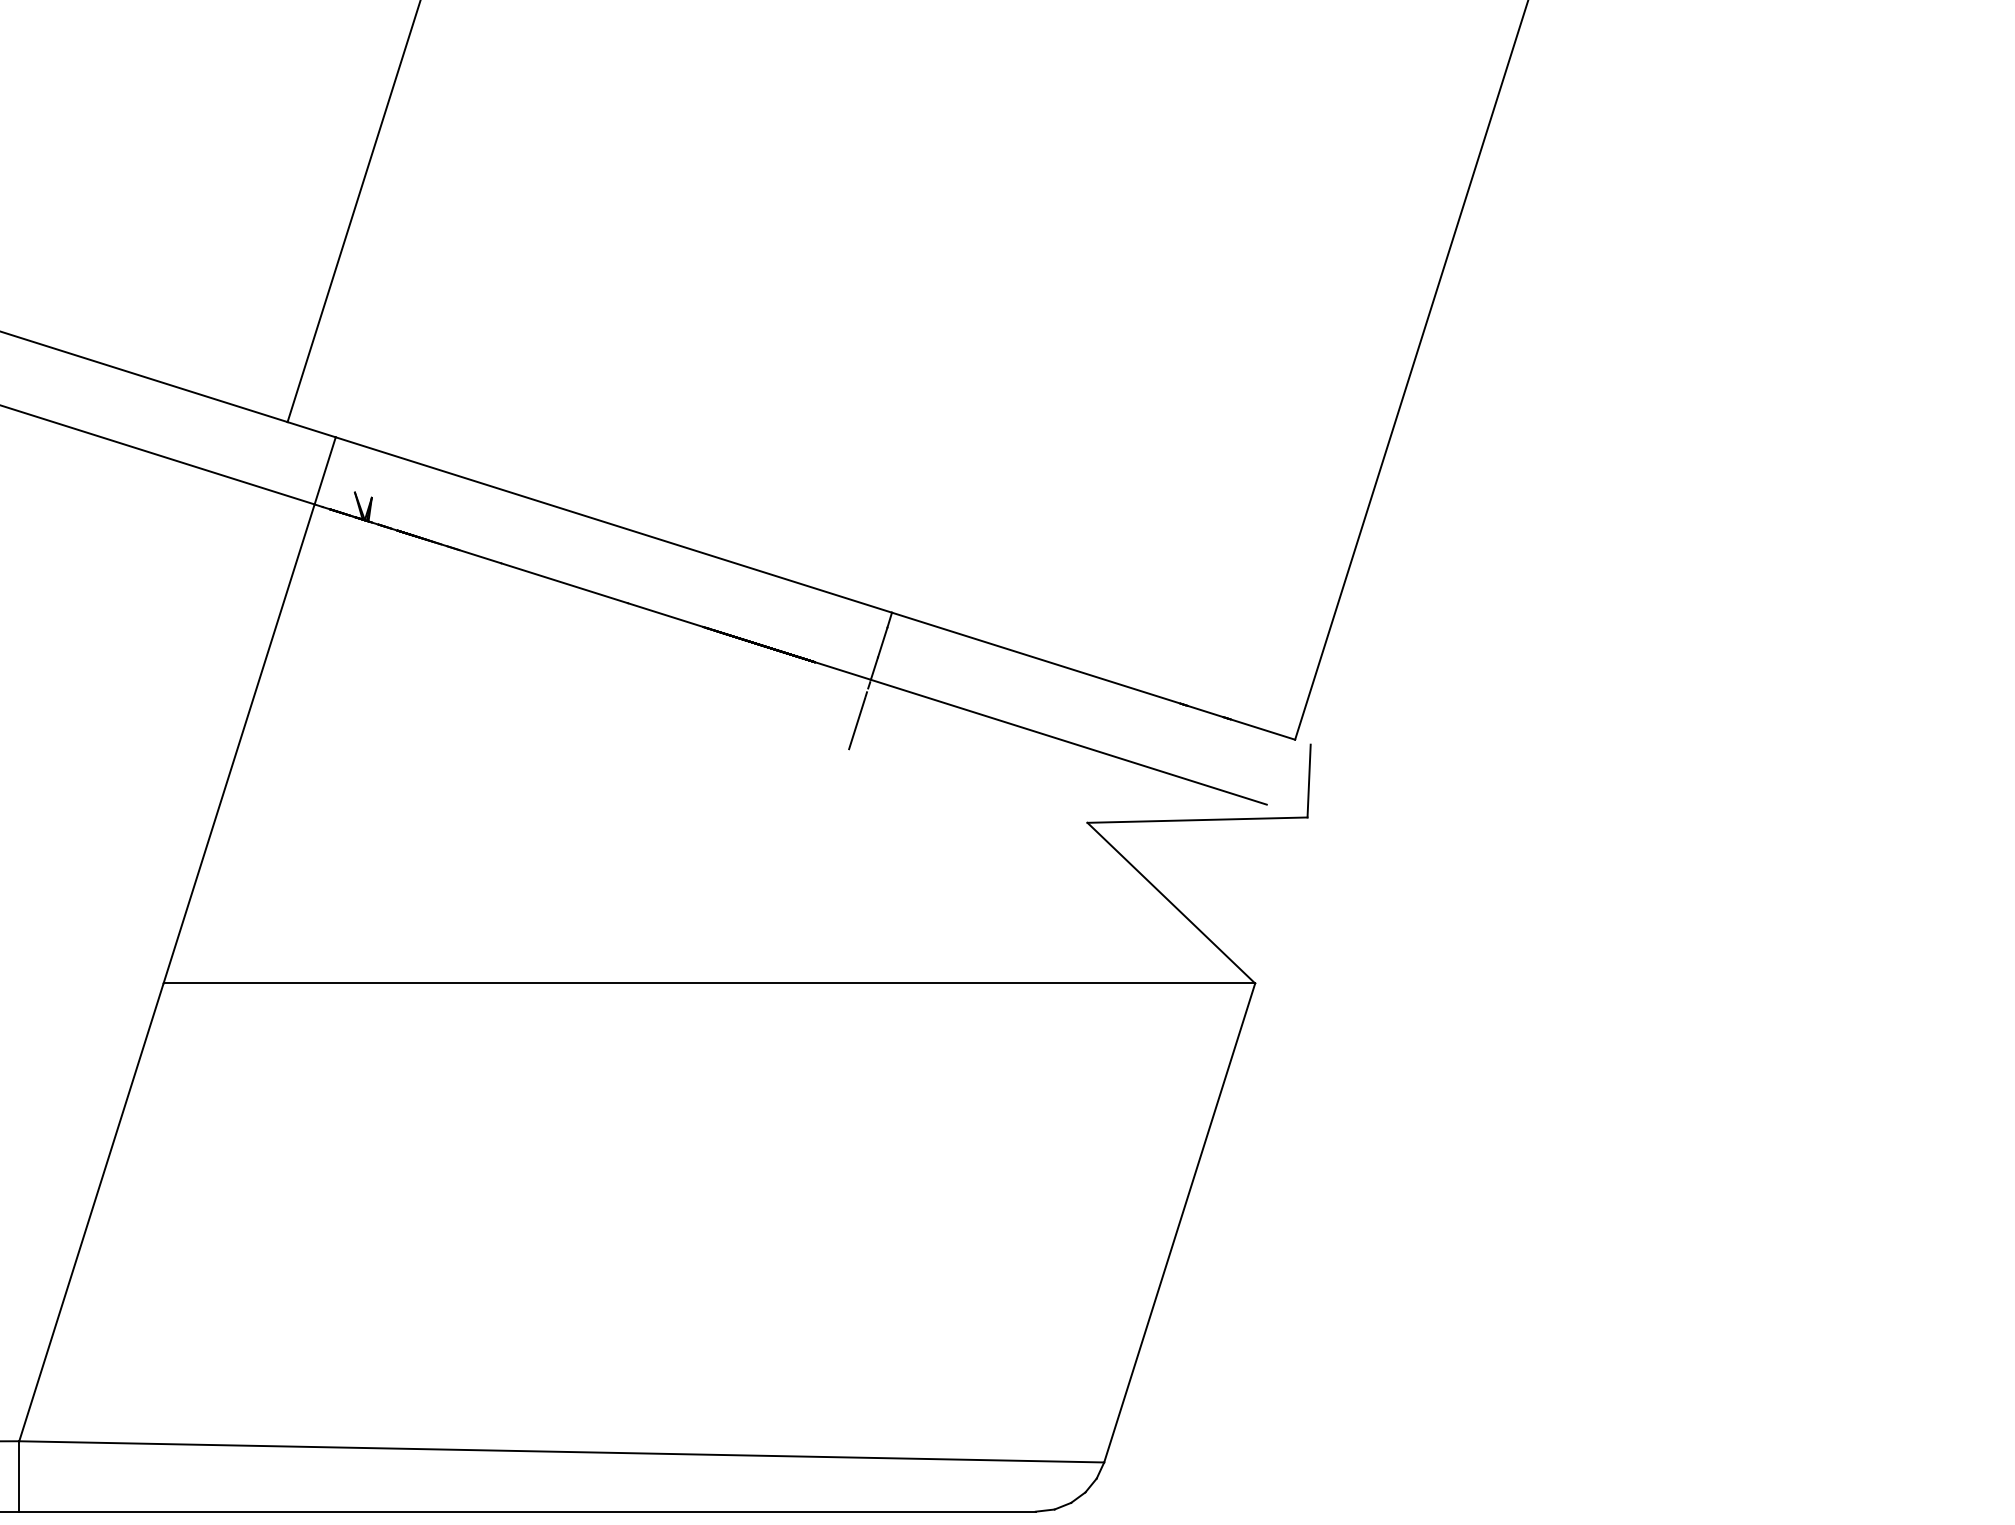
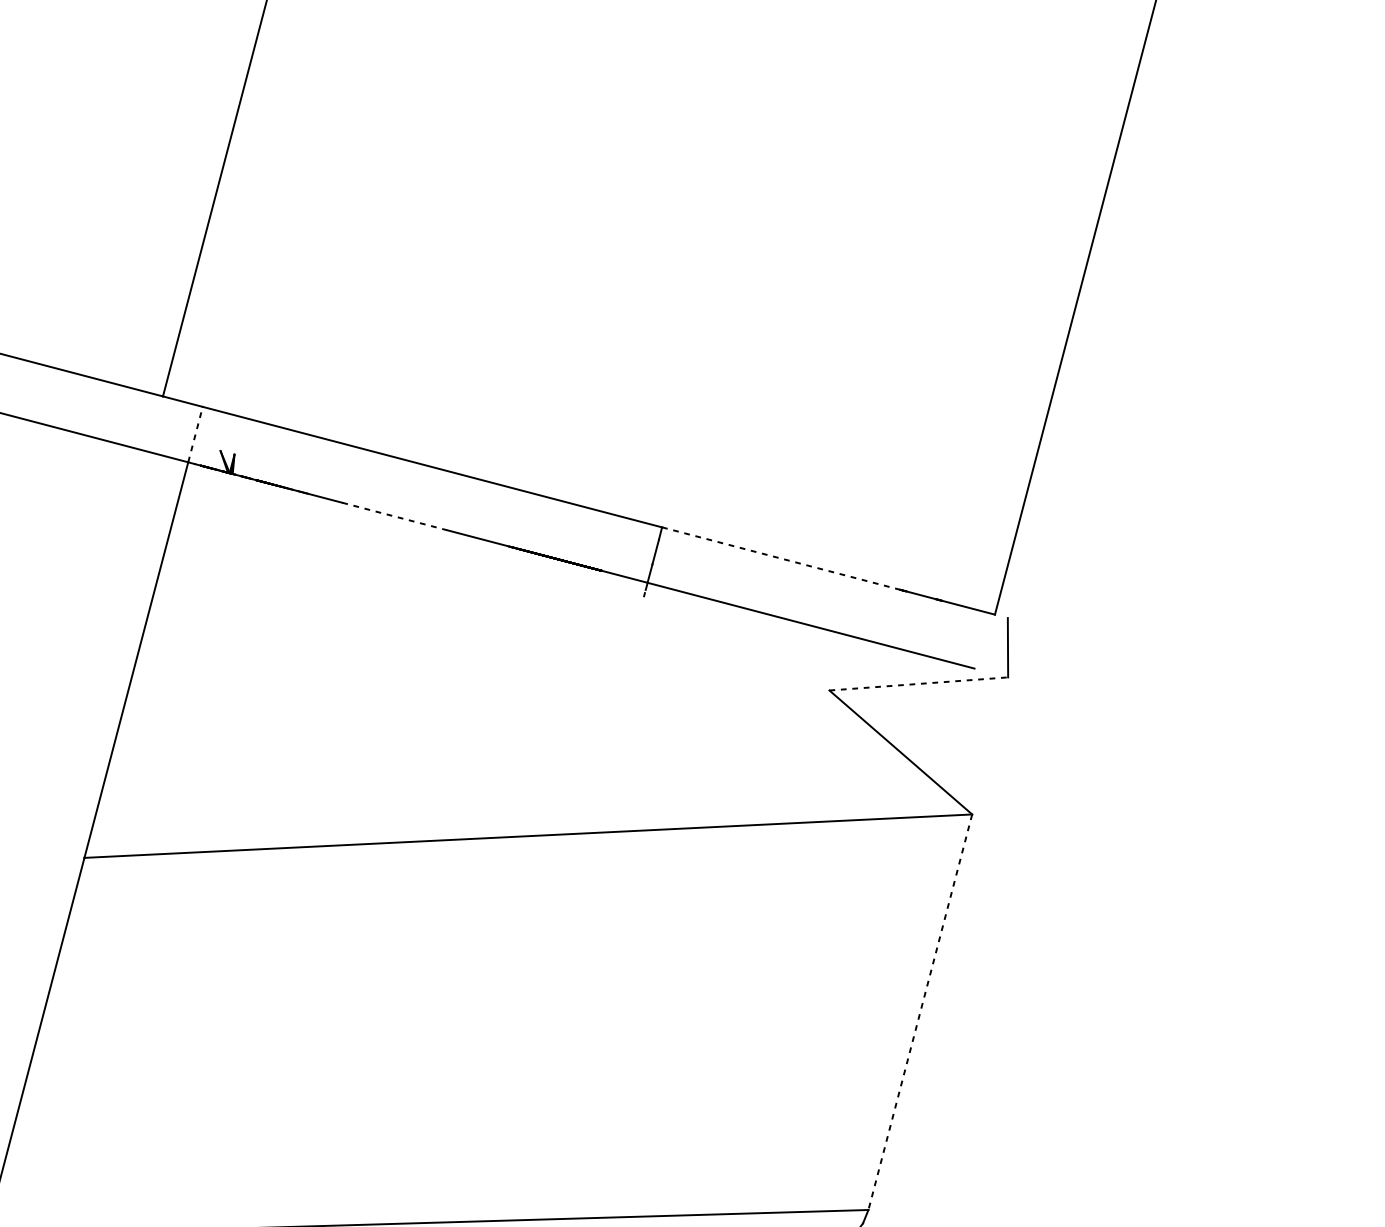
line: (325, 470) -> (195, 434), solid -> dashed
line: (565, 583) -> (395, 516), solid -> dashed
line: (1036, 658) -> (781, 558), solid -> dashed
line: (857, 723) -> (638, 618), removed
line: (1198, 820) -> (919, 684), solid -> dashed
line: (1179, 1223) -> (920, 1012), solid -> dashed

